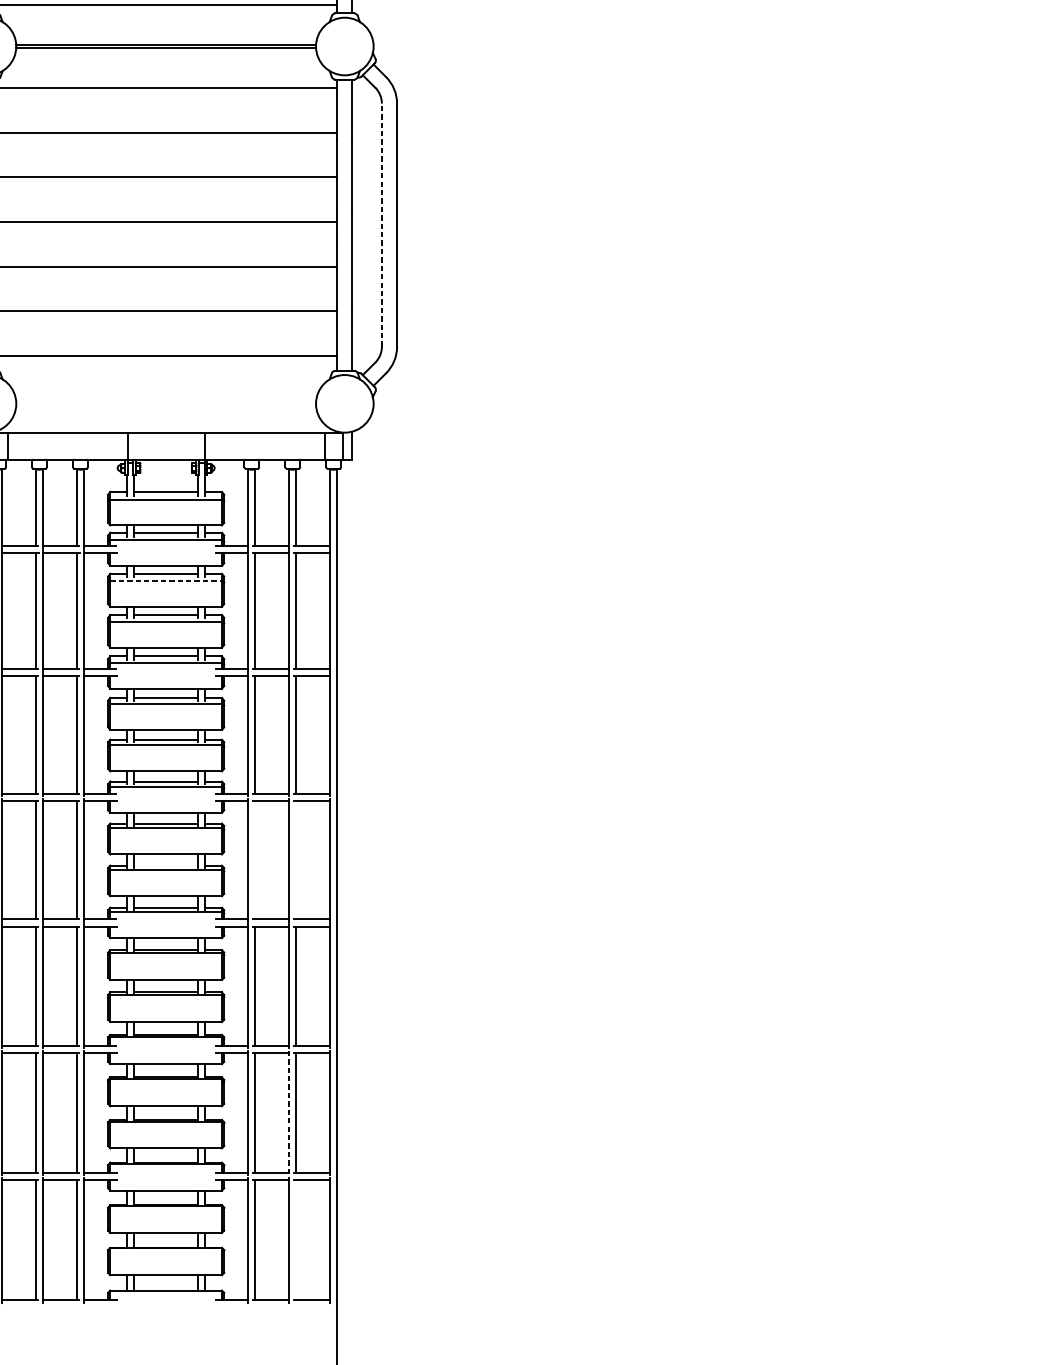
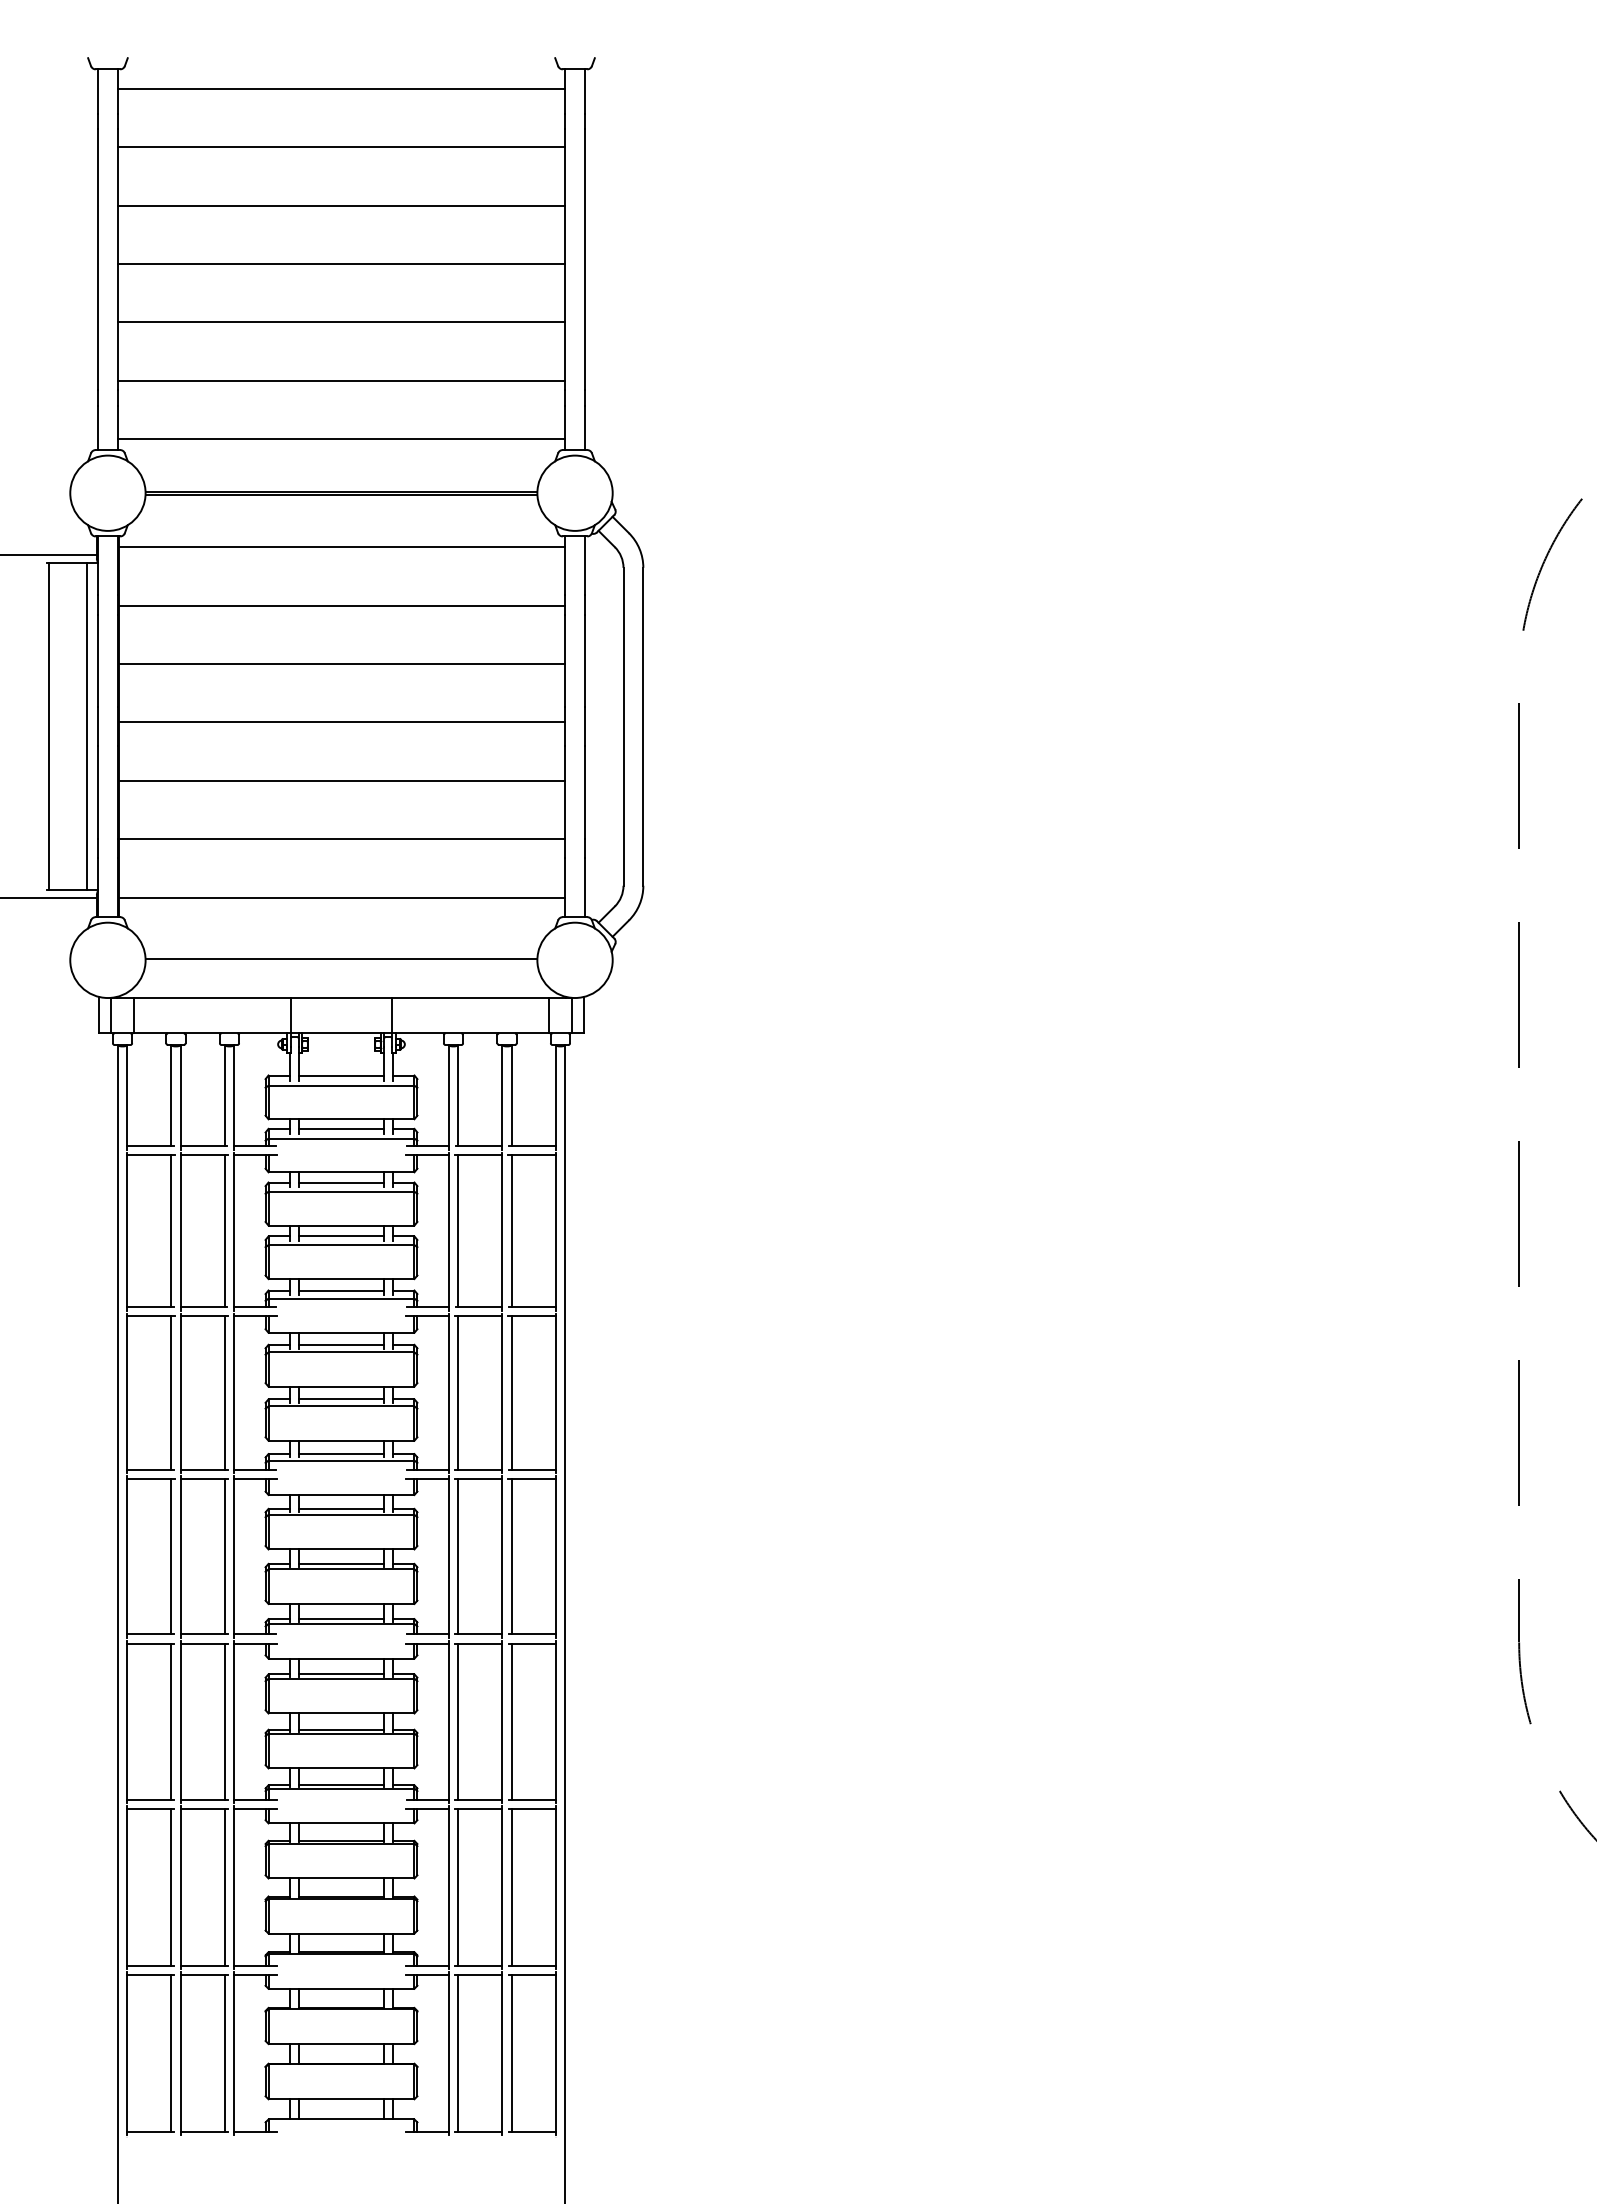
line: (381, 224) -> (623, 726), dashed -> solid
line: (166, 402) -> (341, 958), added
line: (166, 580) -> (341, 1191), dashed -> solid
line: (255, 859) -> (458, 1556), added
line: (296, 859) -> (511, 1556), added
line: (166, 865) -> (341, 1563), added
line: (289, 1113) -> (502, 1888), dashed -> solid
line: (296, 1240) -> (511, 2053), added

